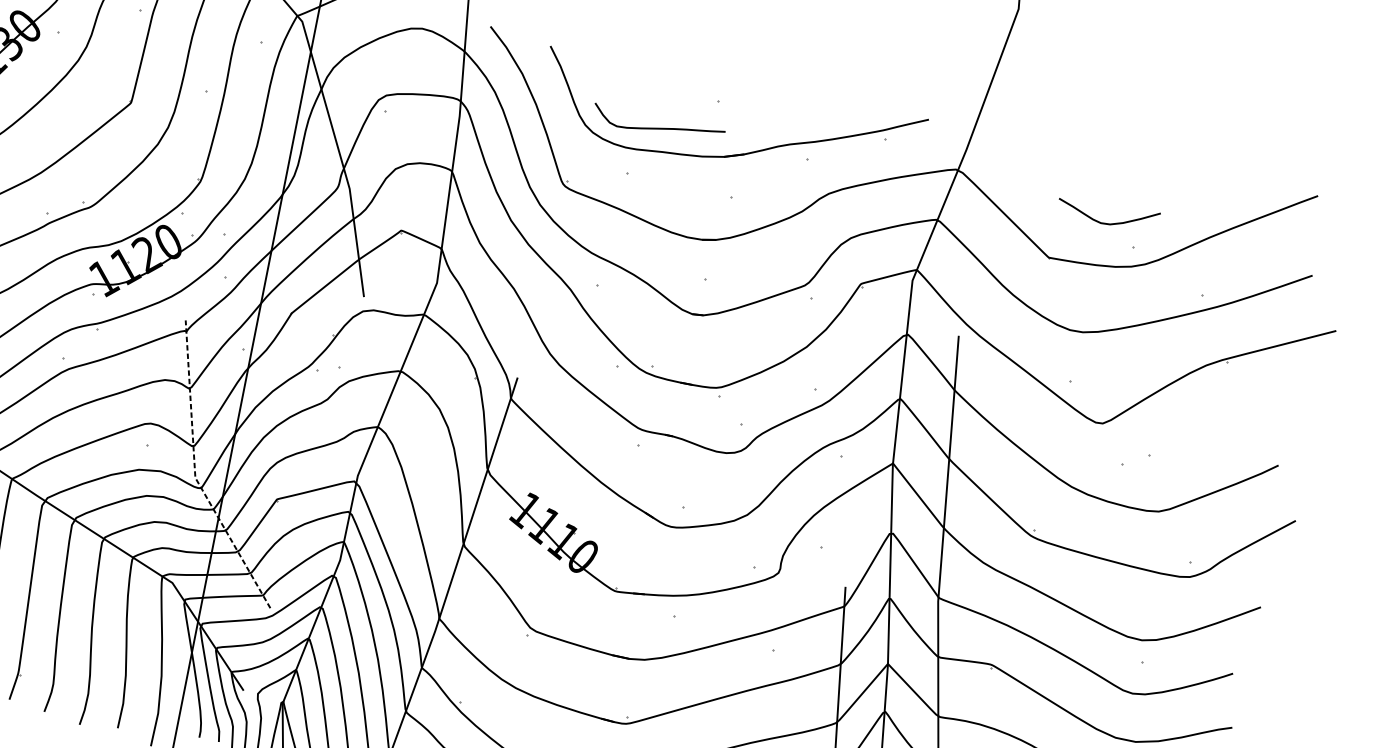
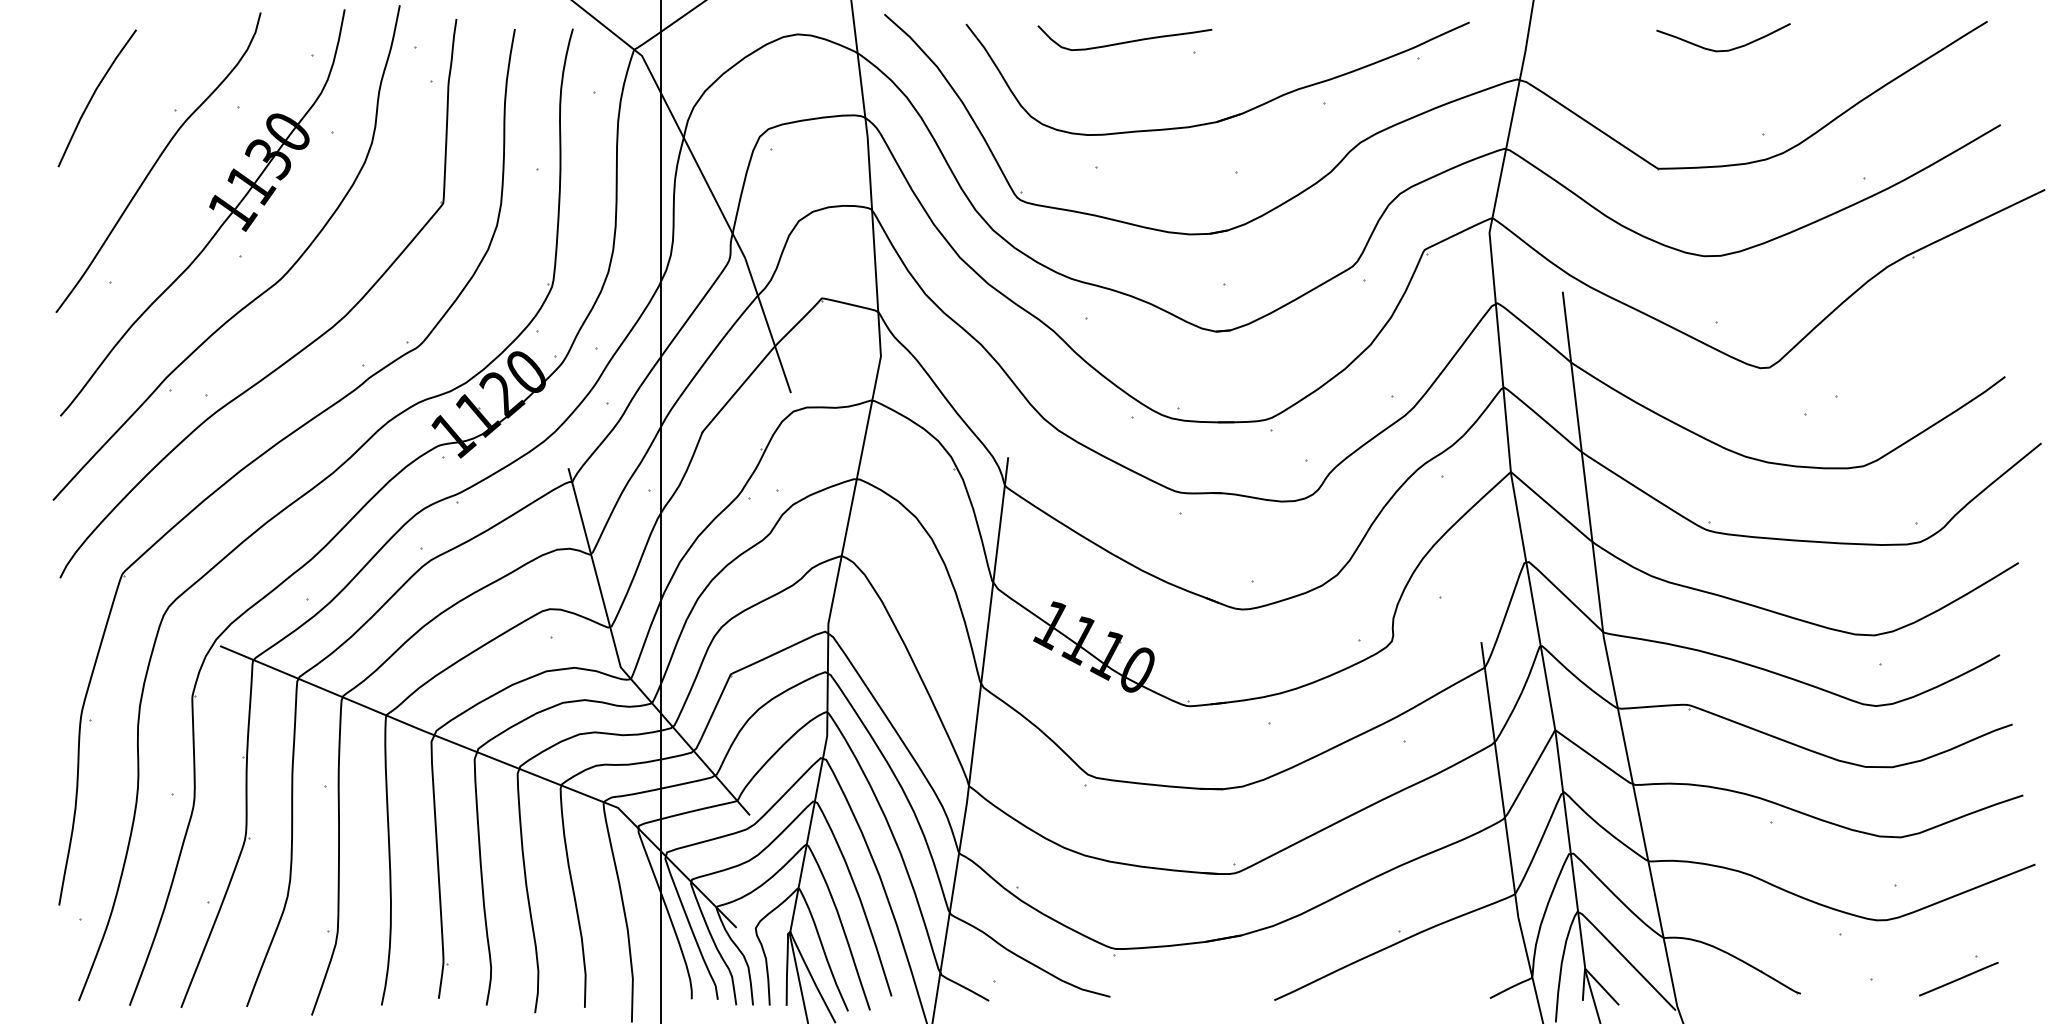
curve: (657, 127) -> (1124, 41), moved
curve: (1108, 223) -> (1726, 49), moved
line: (195, 474) -> (619, 663), dashed -> solid

